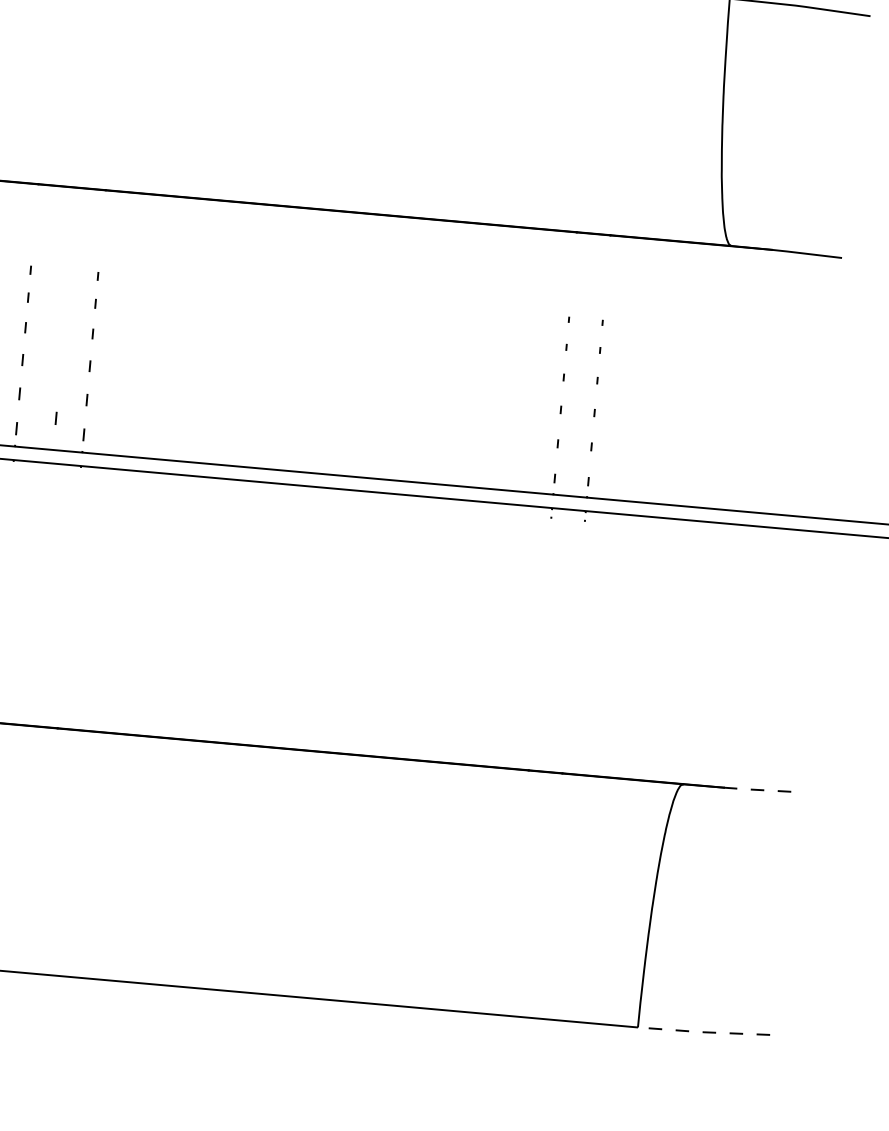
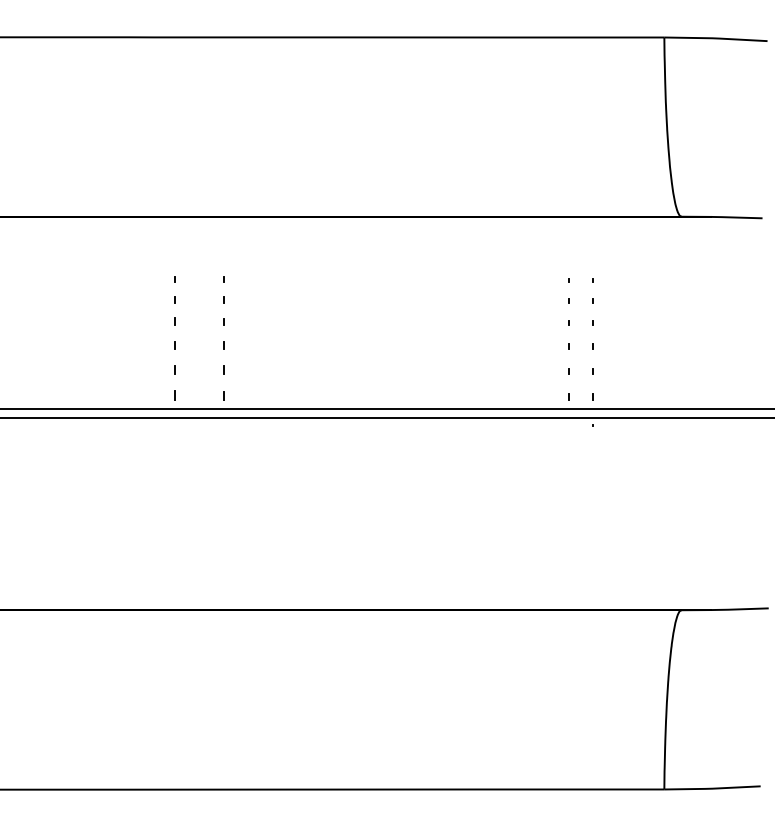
line: (55, 418) -> (202, 385), removed
line: (761, 790) -> (738, 609), dashed -> solid
line: (702, 1031) -> (711, 788), dashed -> solid

